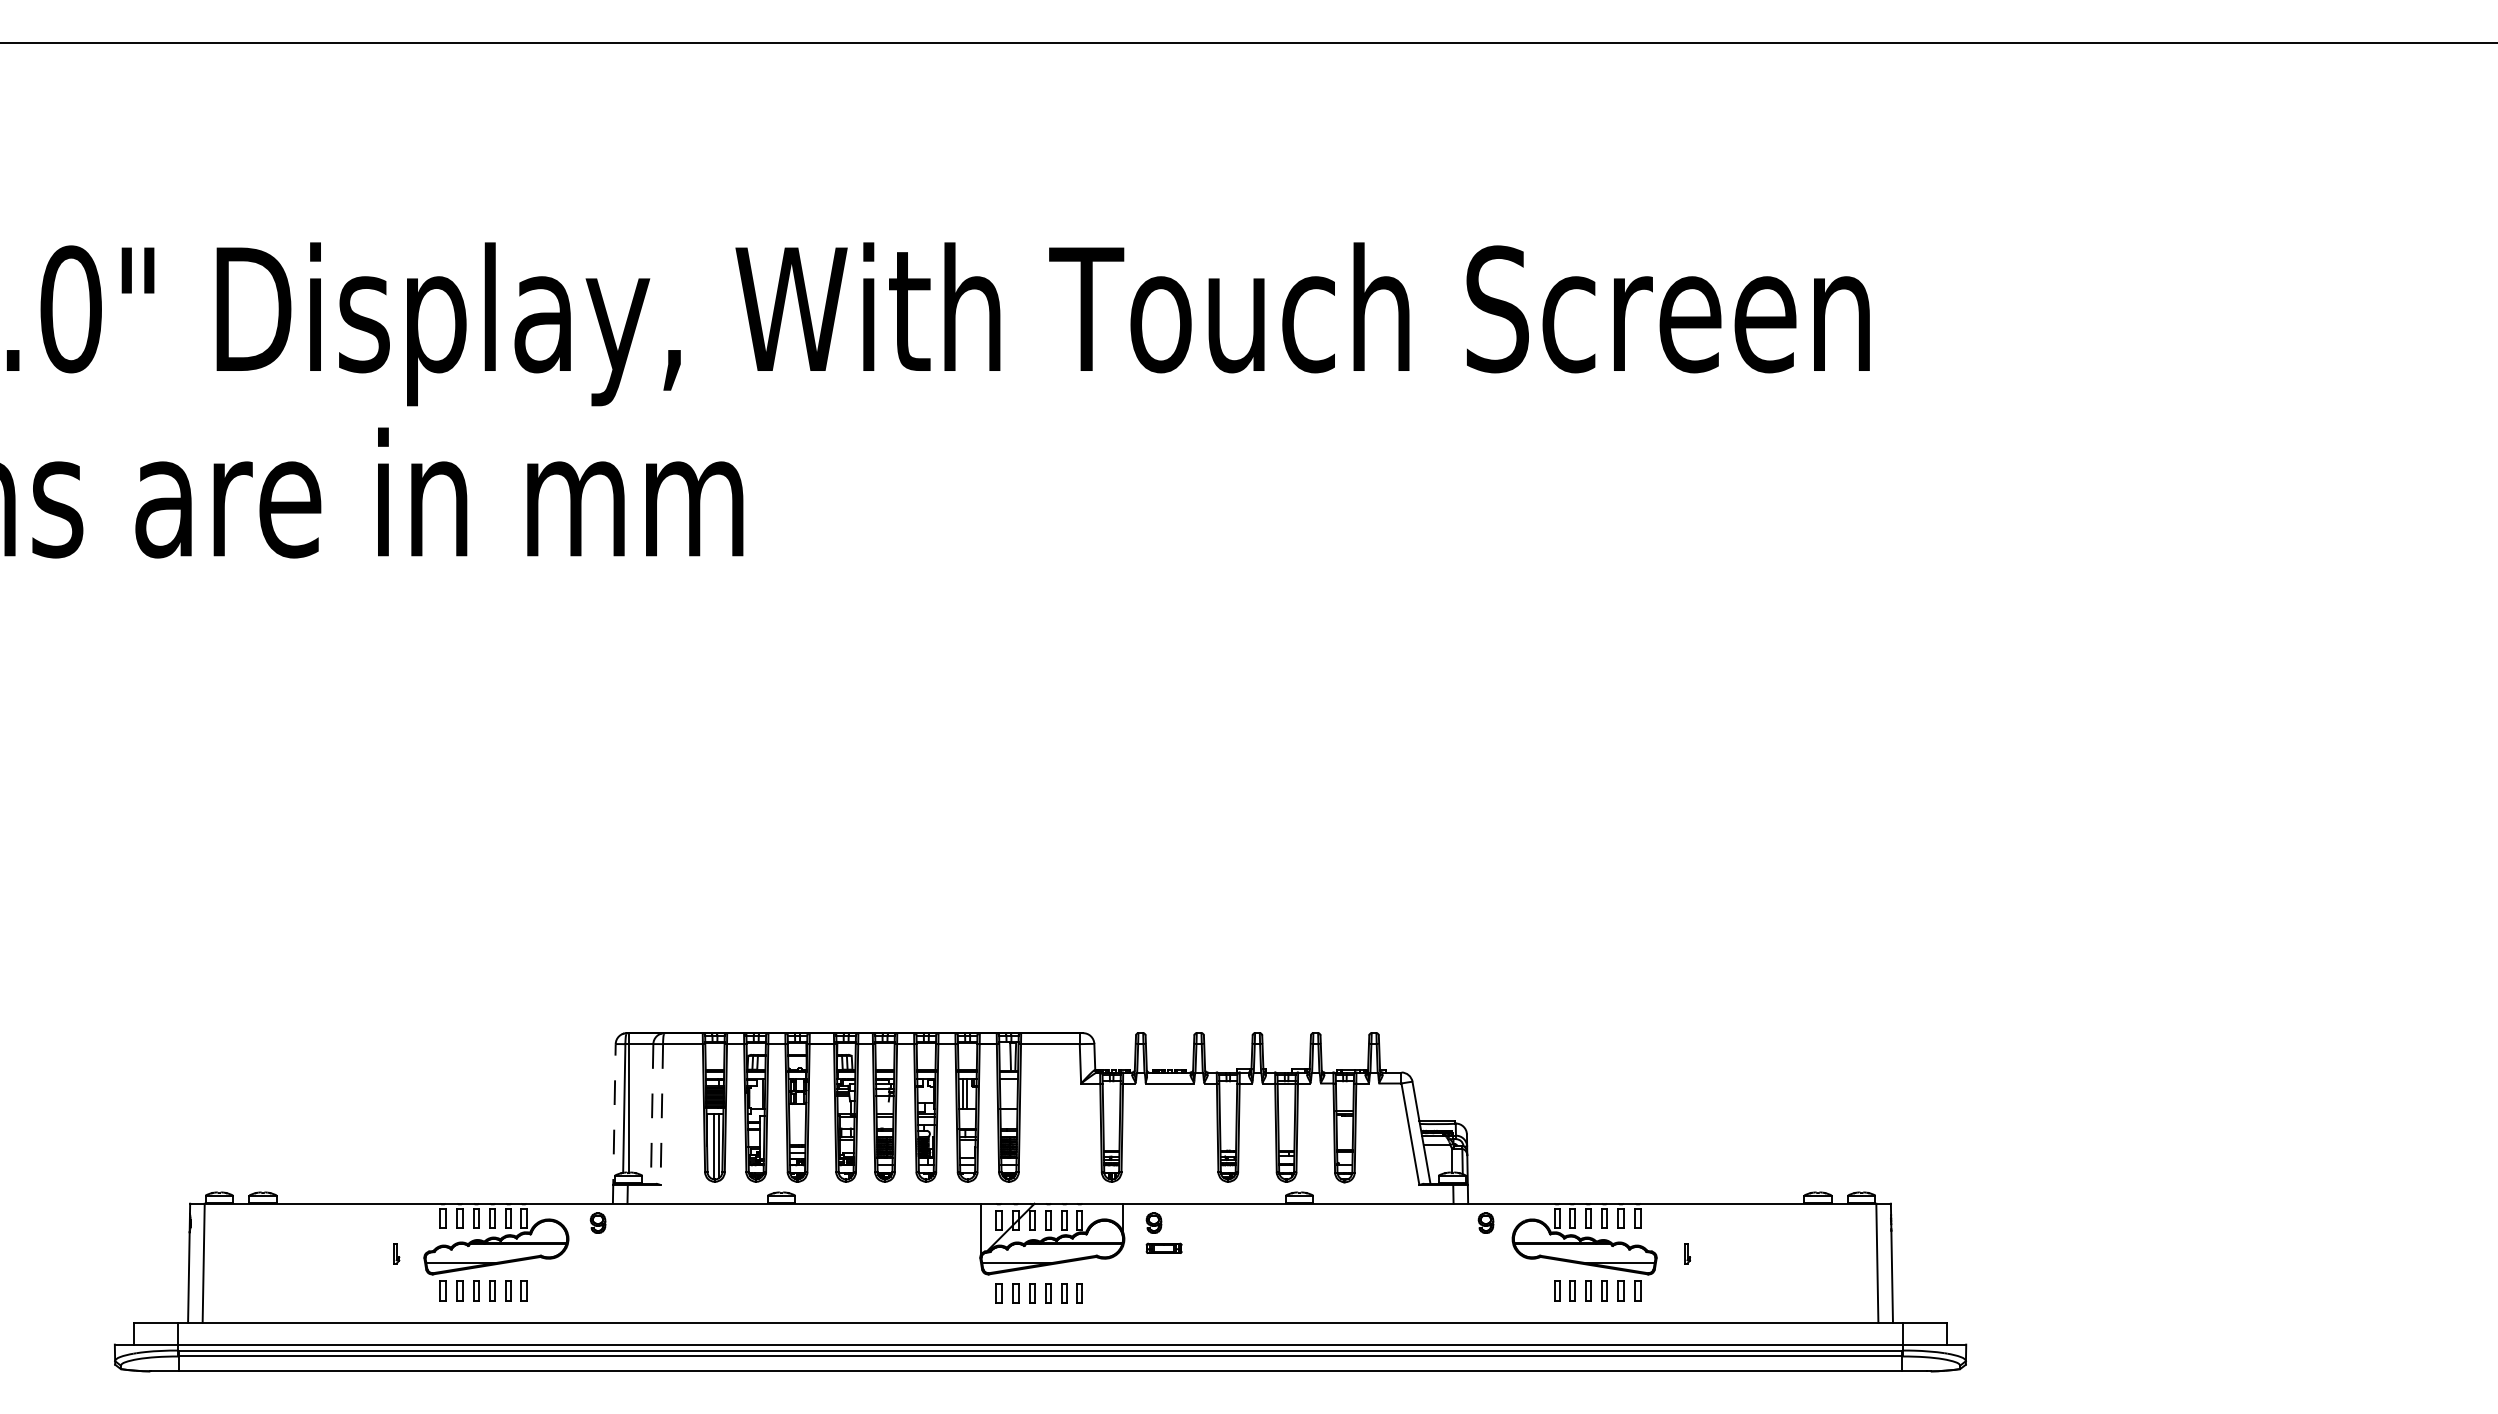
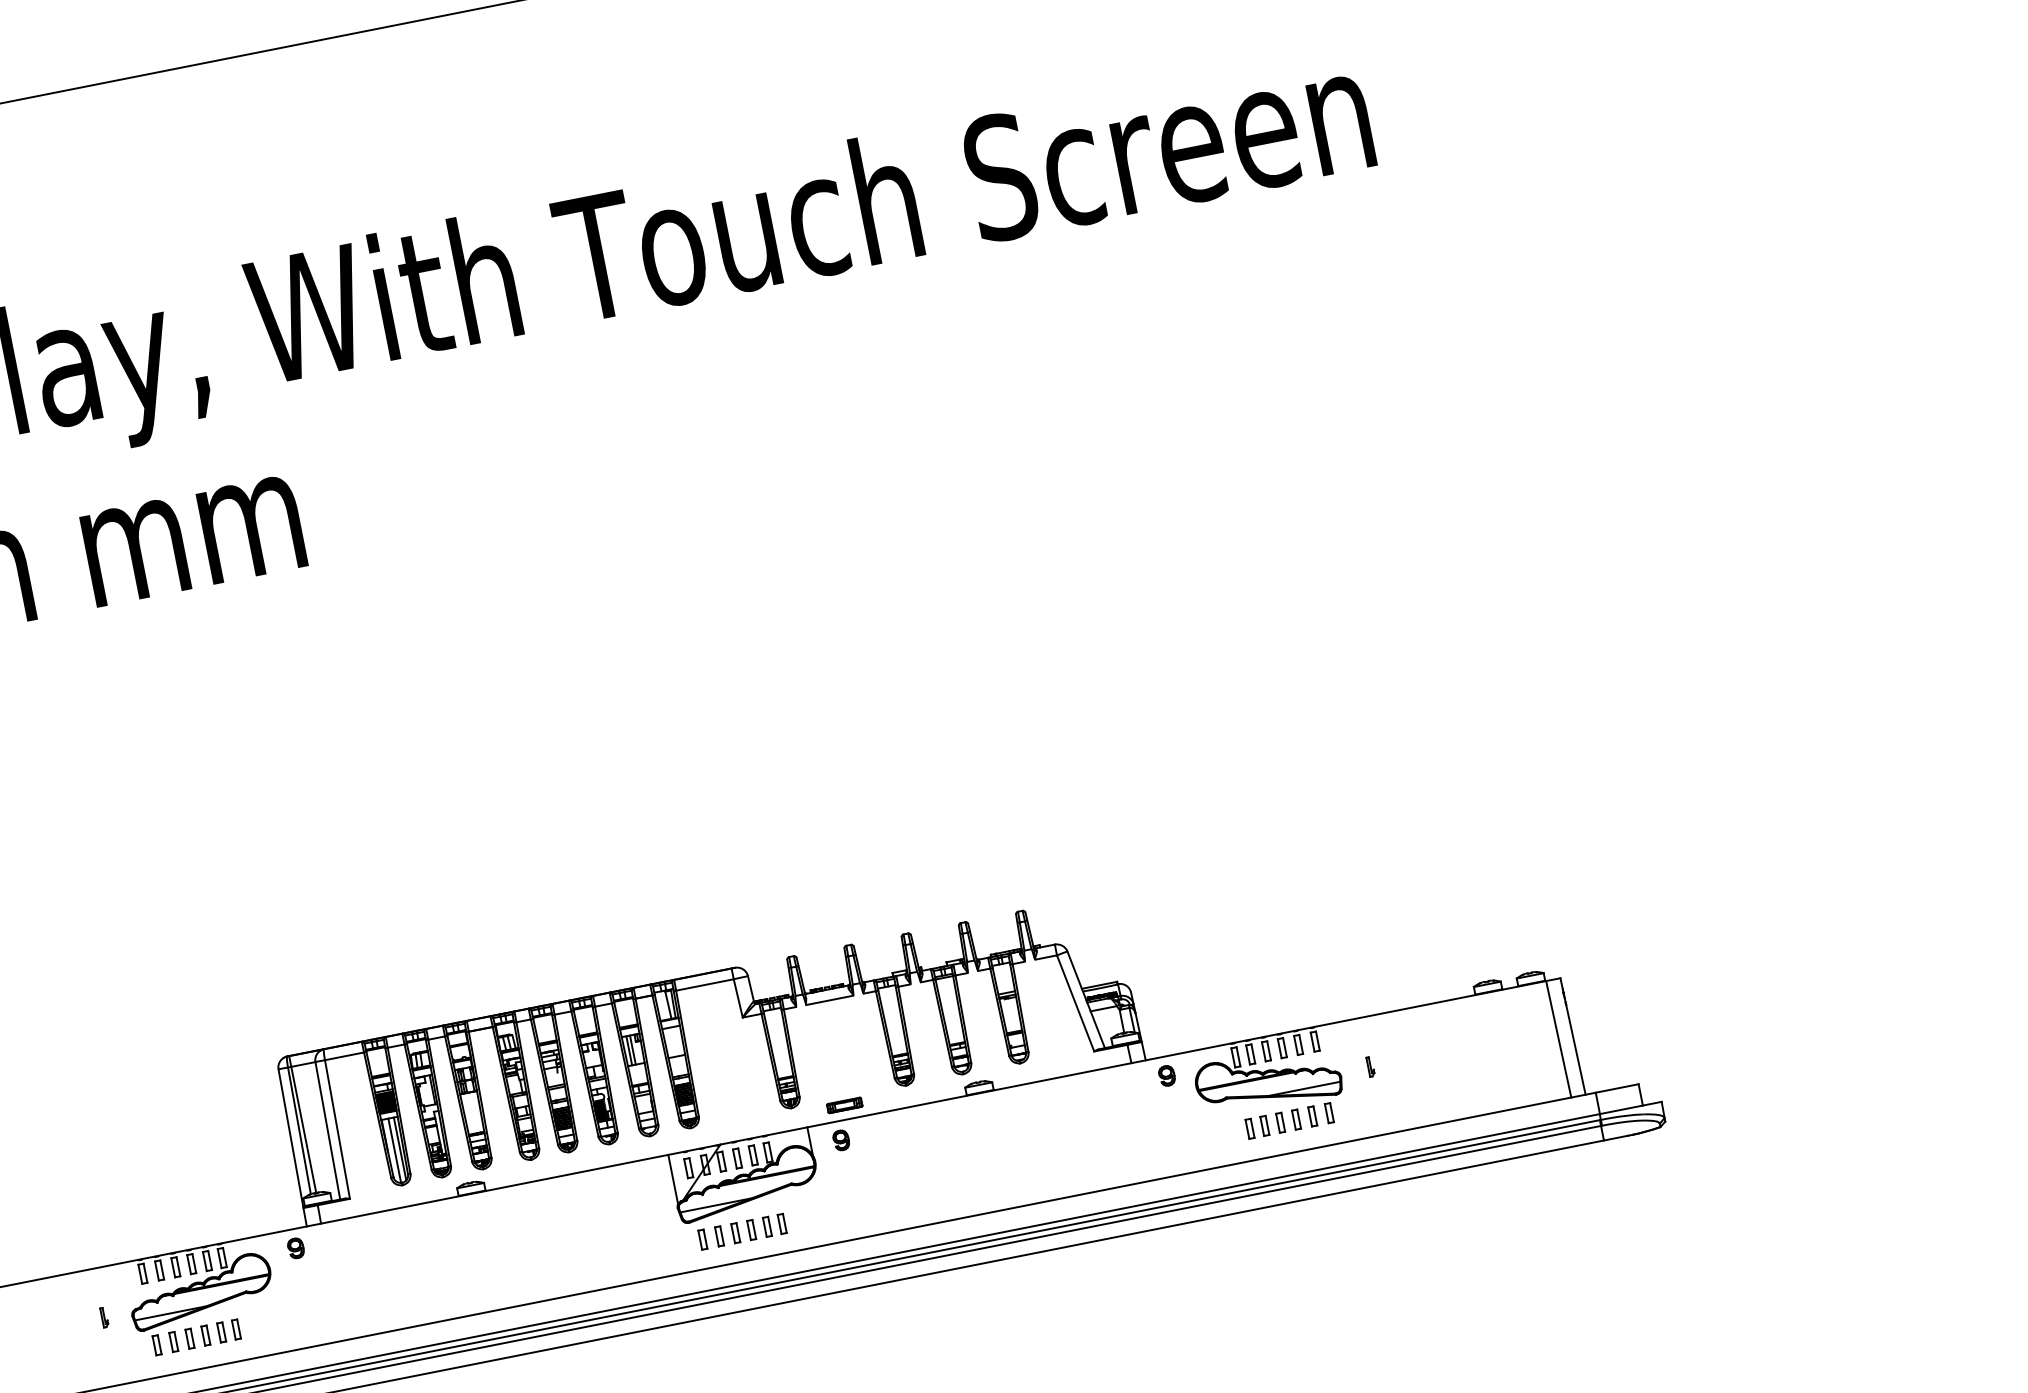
line: (652, 1113) -> (328, 1130), dashed -> solid
line: (661, 1115) -> (337, 1130), dashed -> solid
line: (614, 1123) -> (292, 1147), dashed -> solid
part: (1163, 1247) -> (843, 1104), moved

